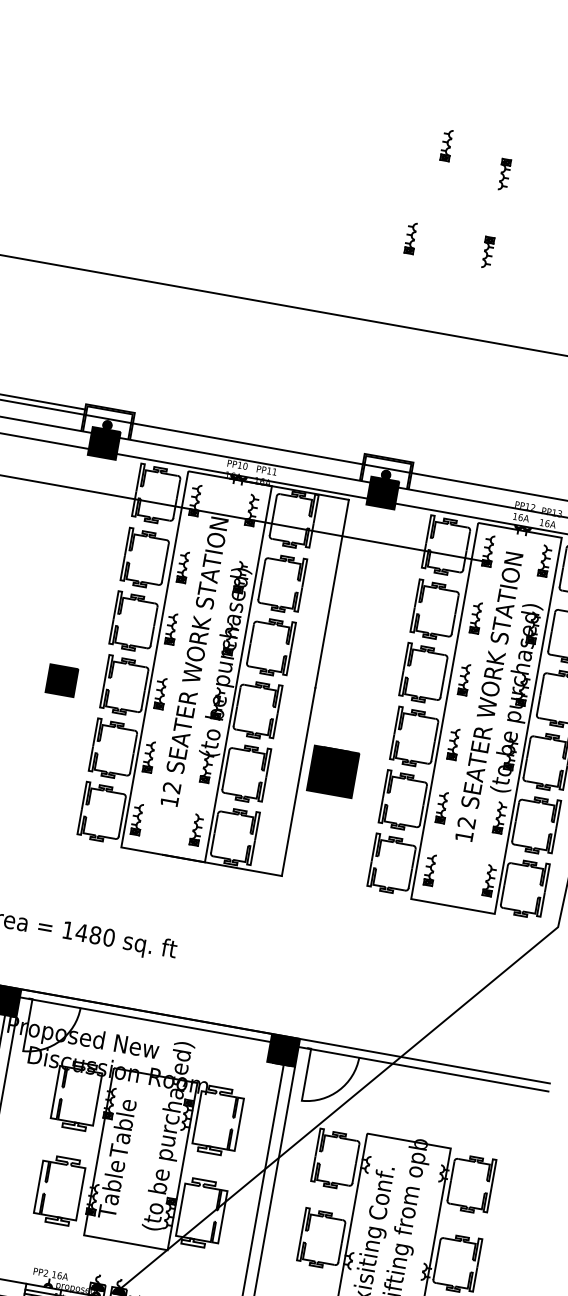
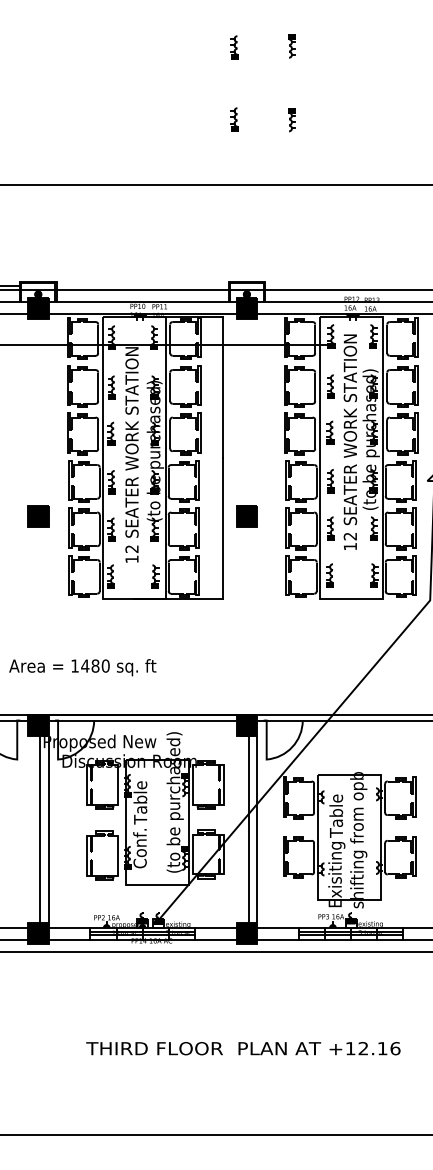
part: (446, 145) -> (234, 47), moved
part: (503, 174) -> (291, 46), moved
part: (62, 680) -> (38, 516), moved
part: (332, 771) -> (246, 516), size x0.62
text: (110, 1189) -> (139, 848), Table -> Conf.
text: (381, 1192) -> (336, 815), Conf. -> Table

